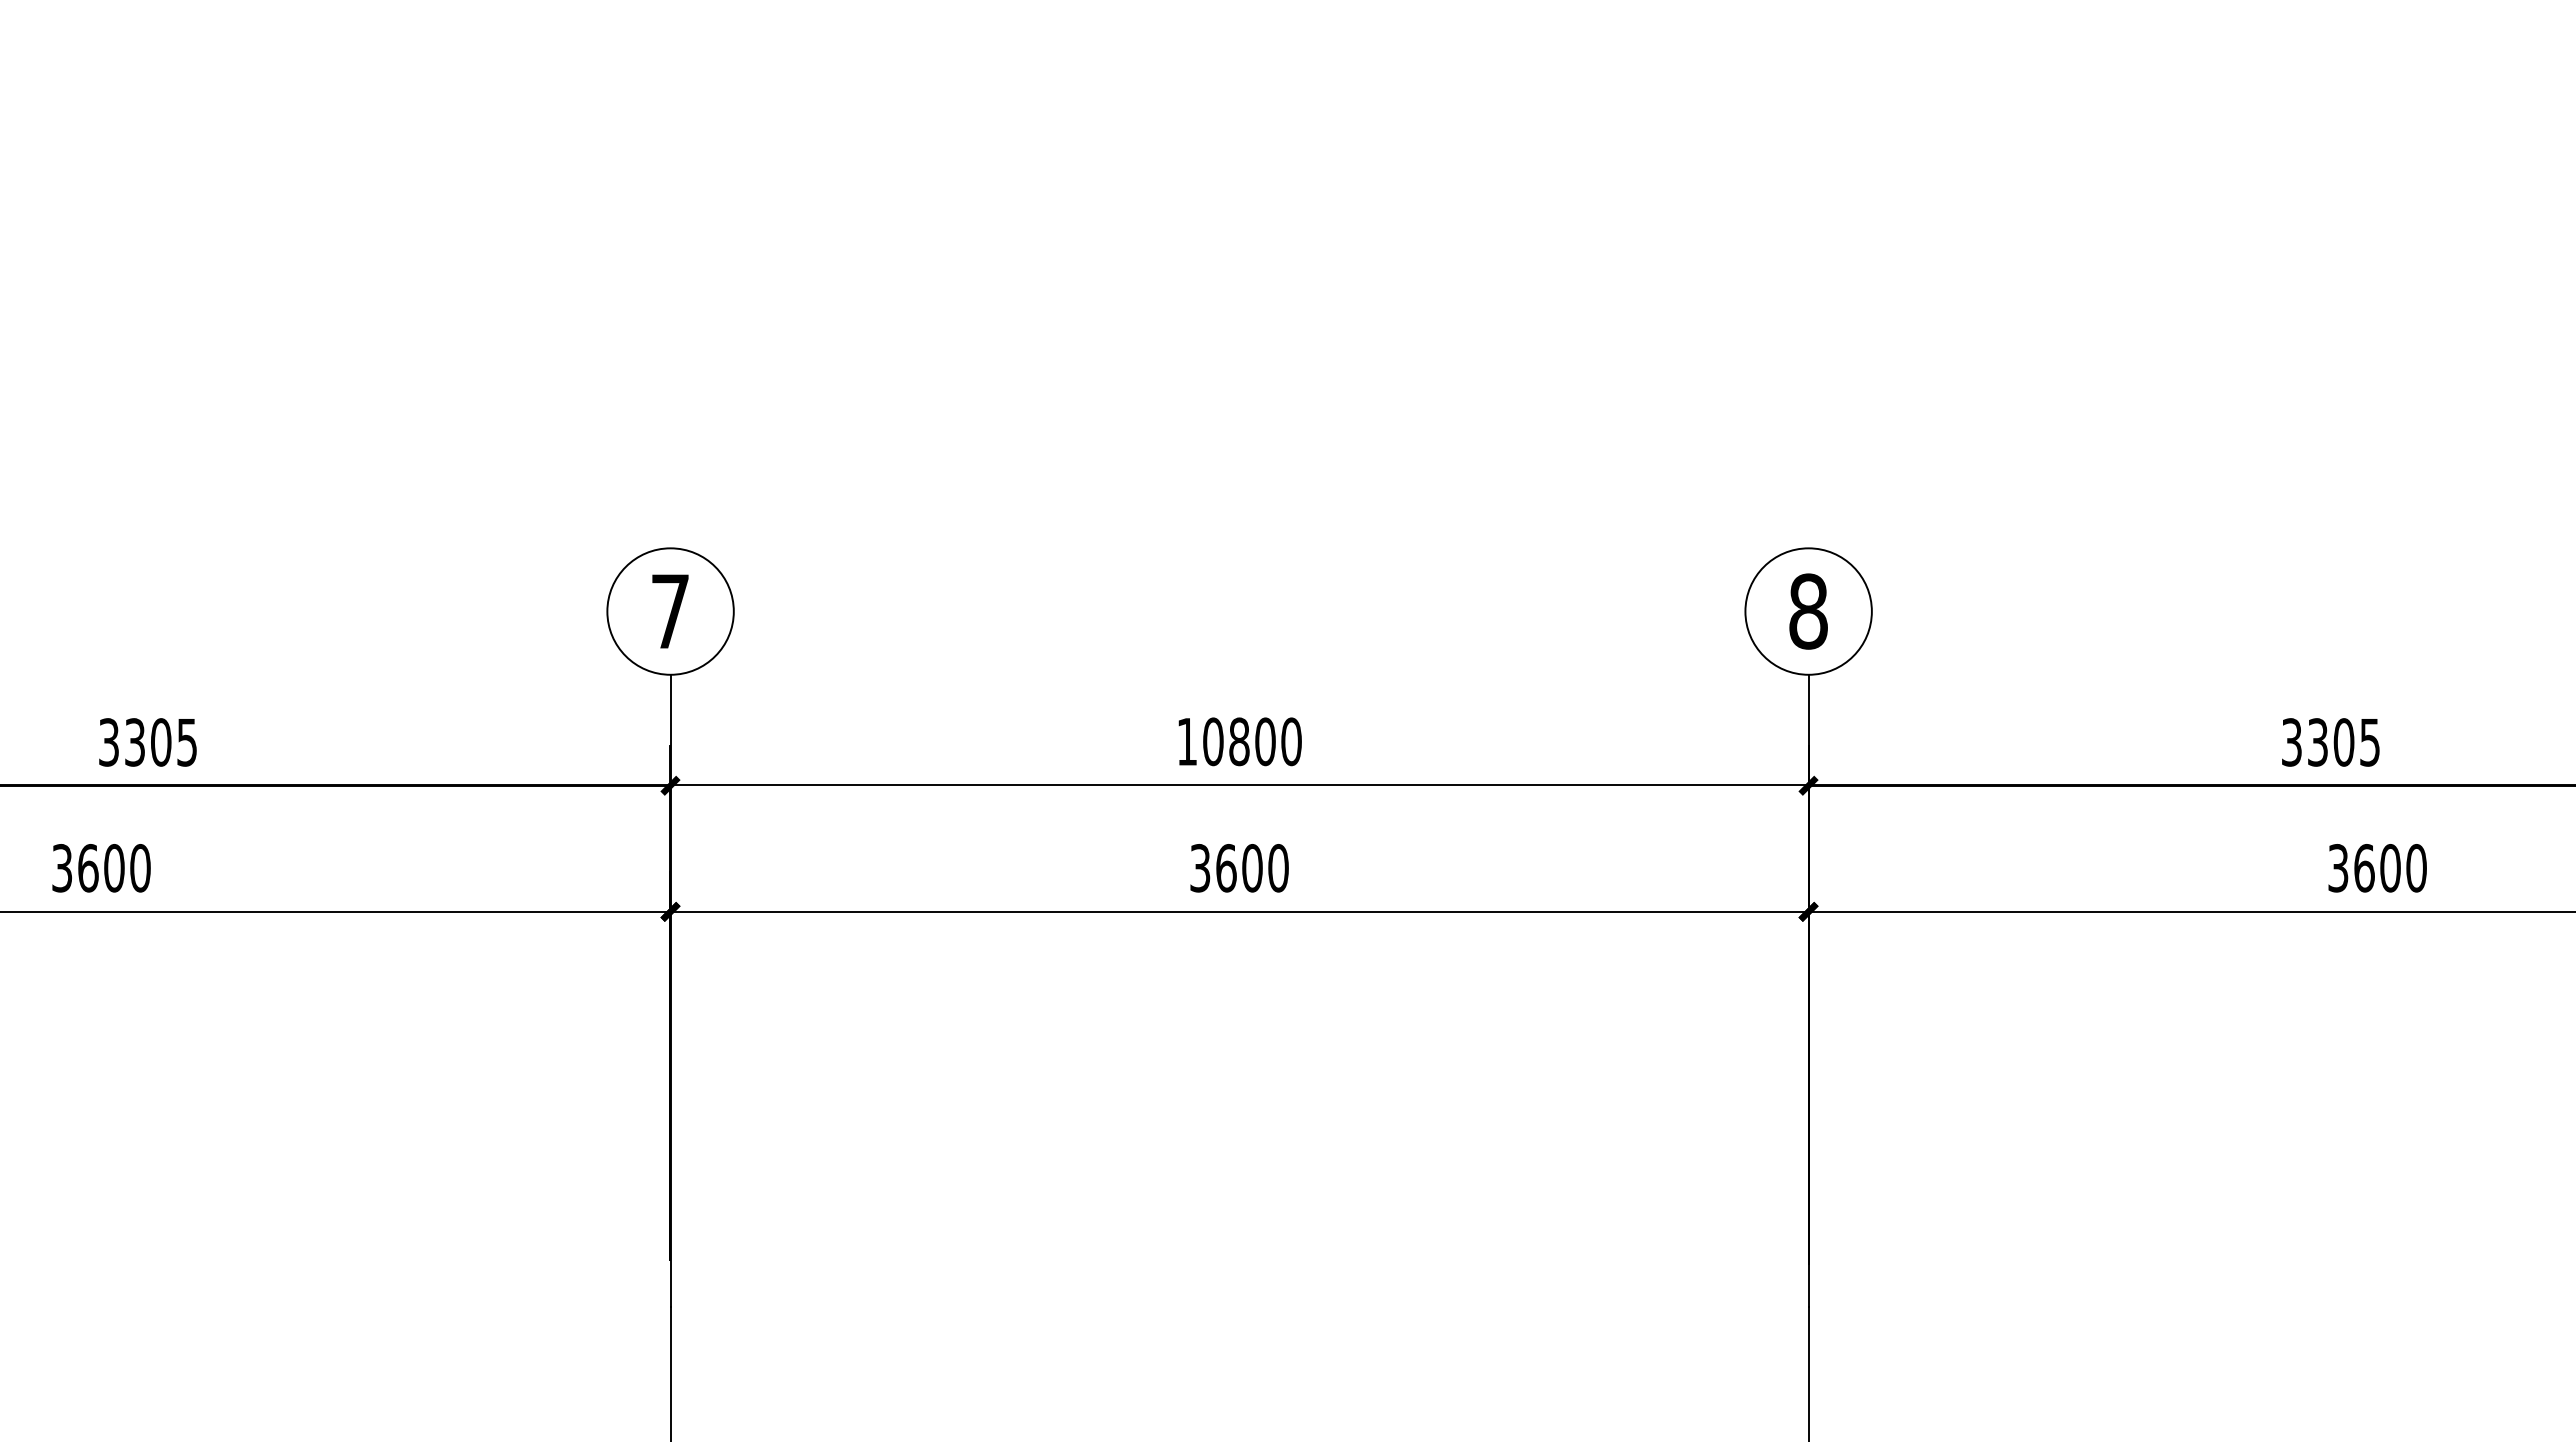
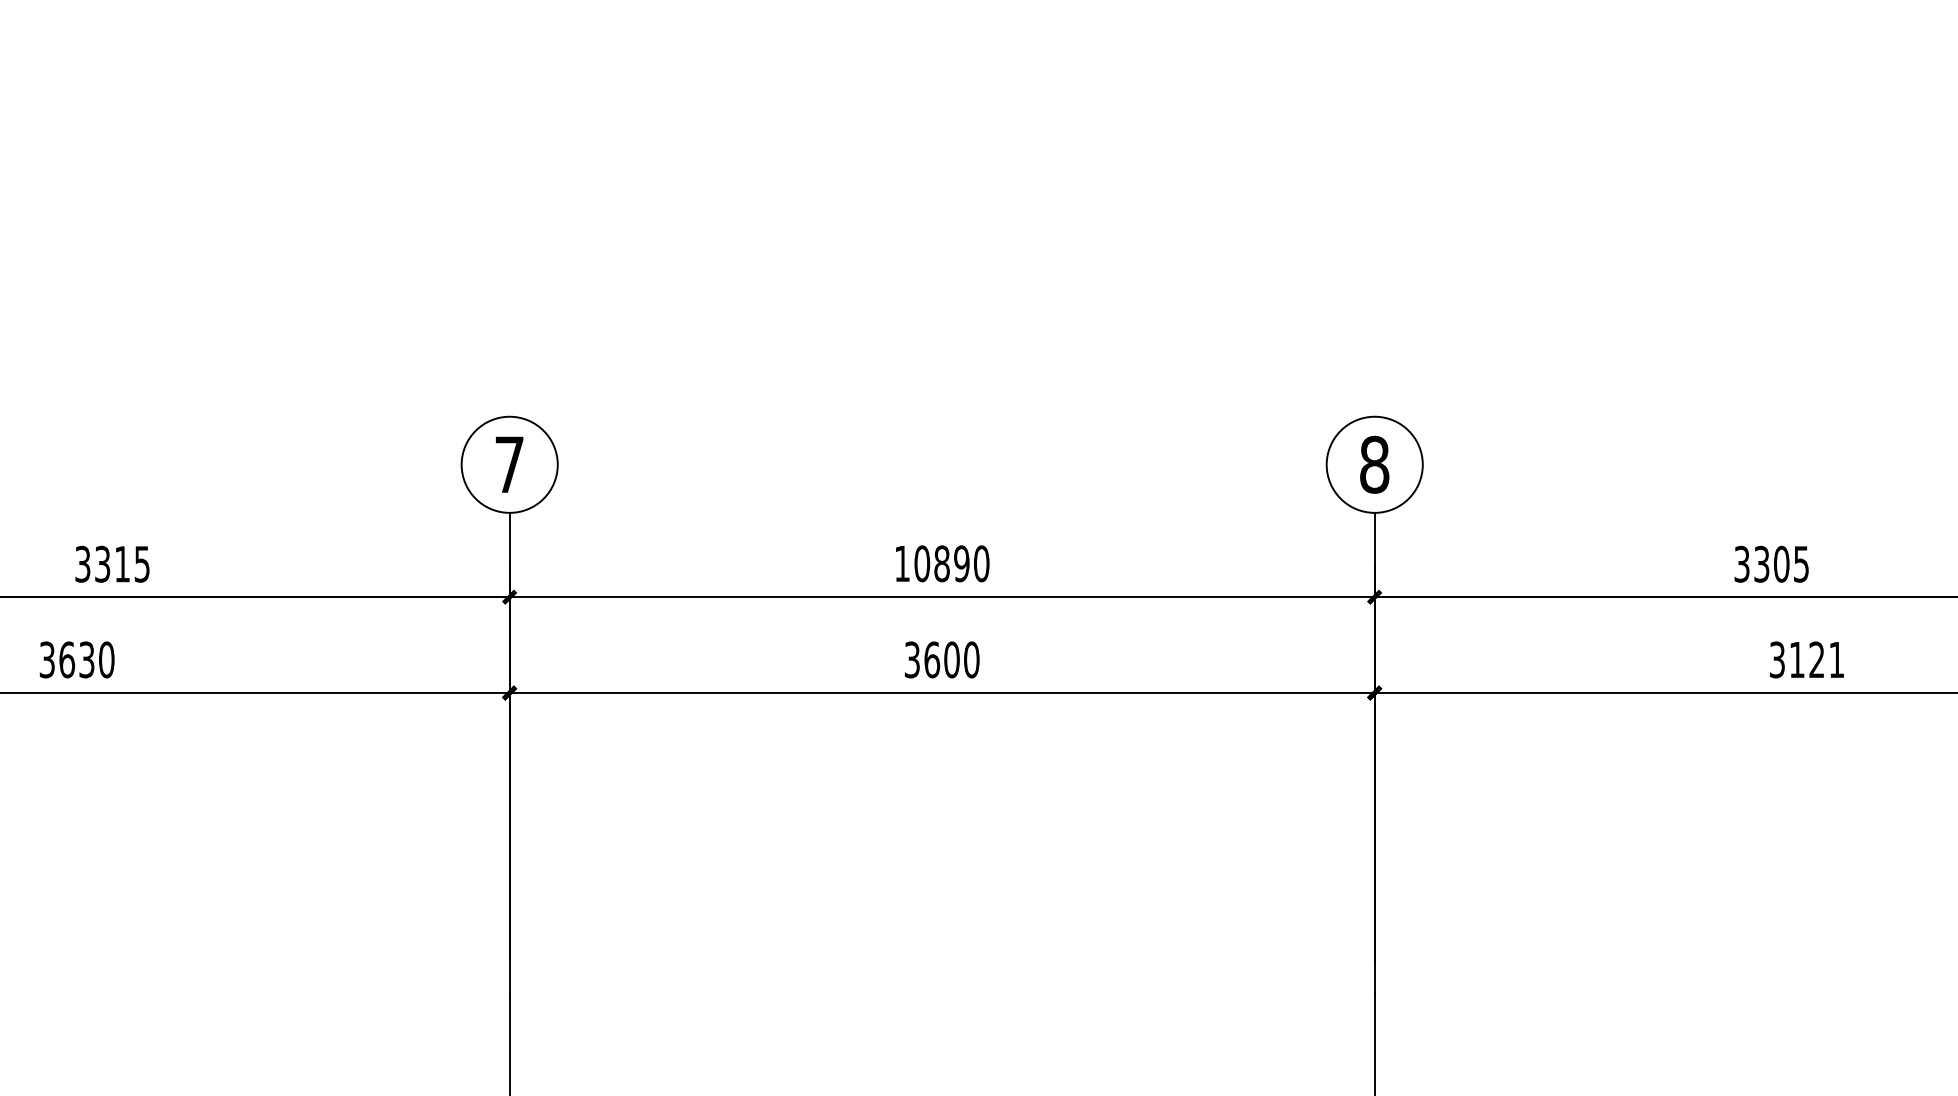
text: (1265, 741) -> (961, 563), 10800 -> 10890
text: (161, 742) -> (122, 564), 3305 -> 3315
text: (114, 868) -> (87, 660), 3600 -> 3630
text: (2390, 868) -> (1817, 660), 3600 -> 3121

